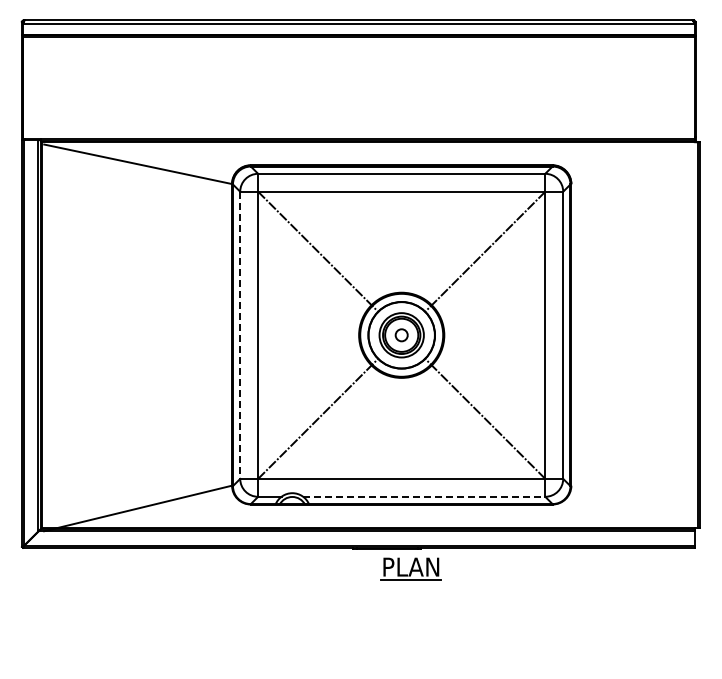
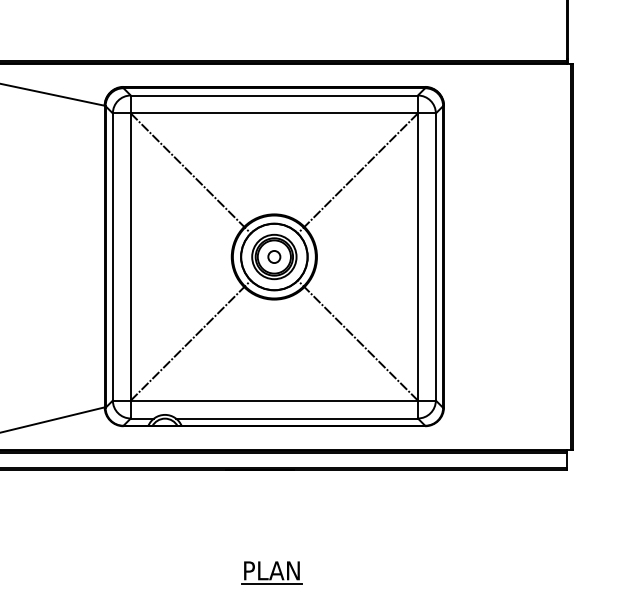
line: (240, 335) -> (113, 257), dashed -> solid
line: (424, 496) -> (297, 418), dashed -> solid
part: (410, 568) -> (271, 572), moved

